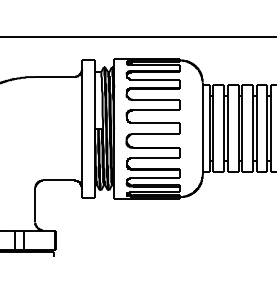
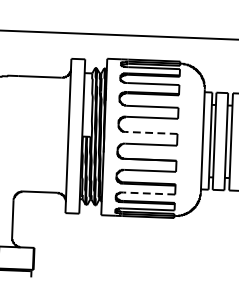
line: (156, 123) -> (151, 132), solid -> dashed
line: (156, 177) -> (149, 193), solid -> dashed

